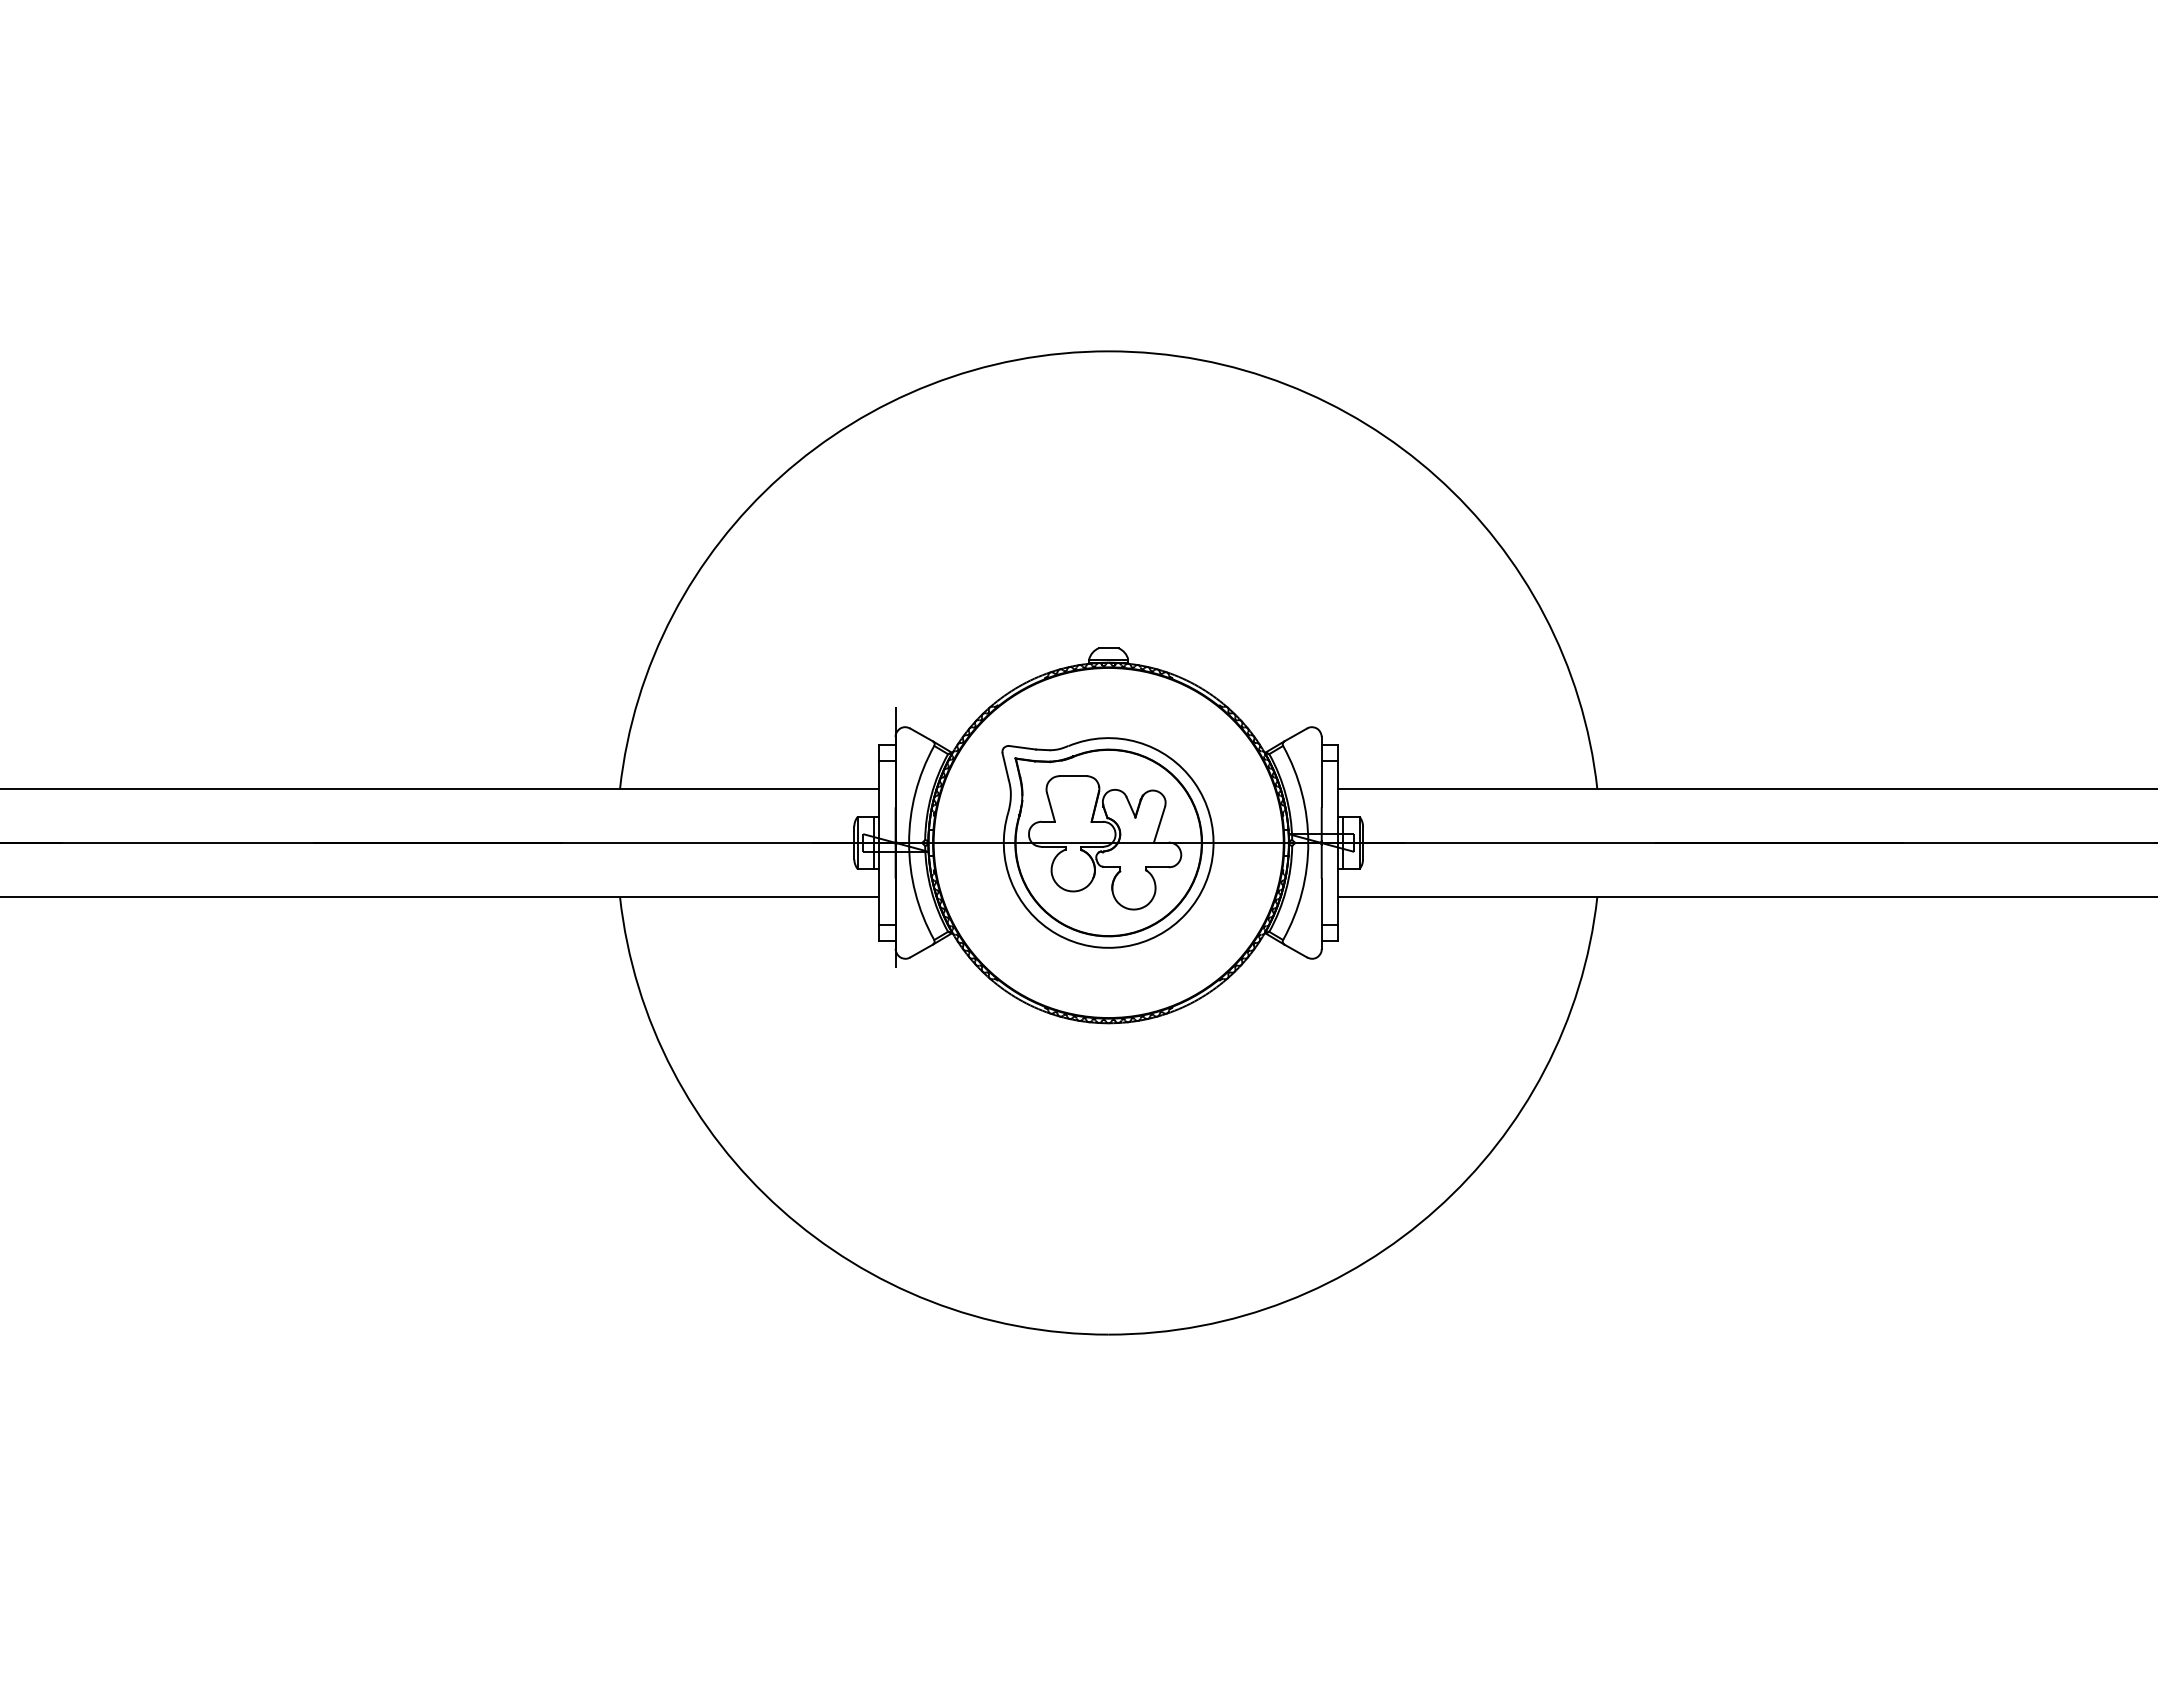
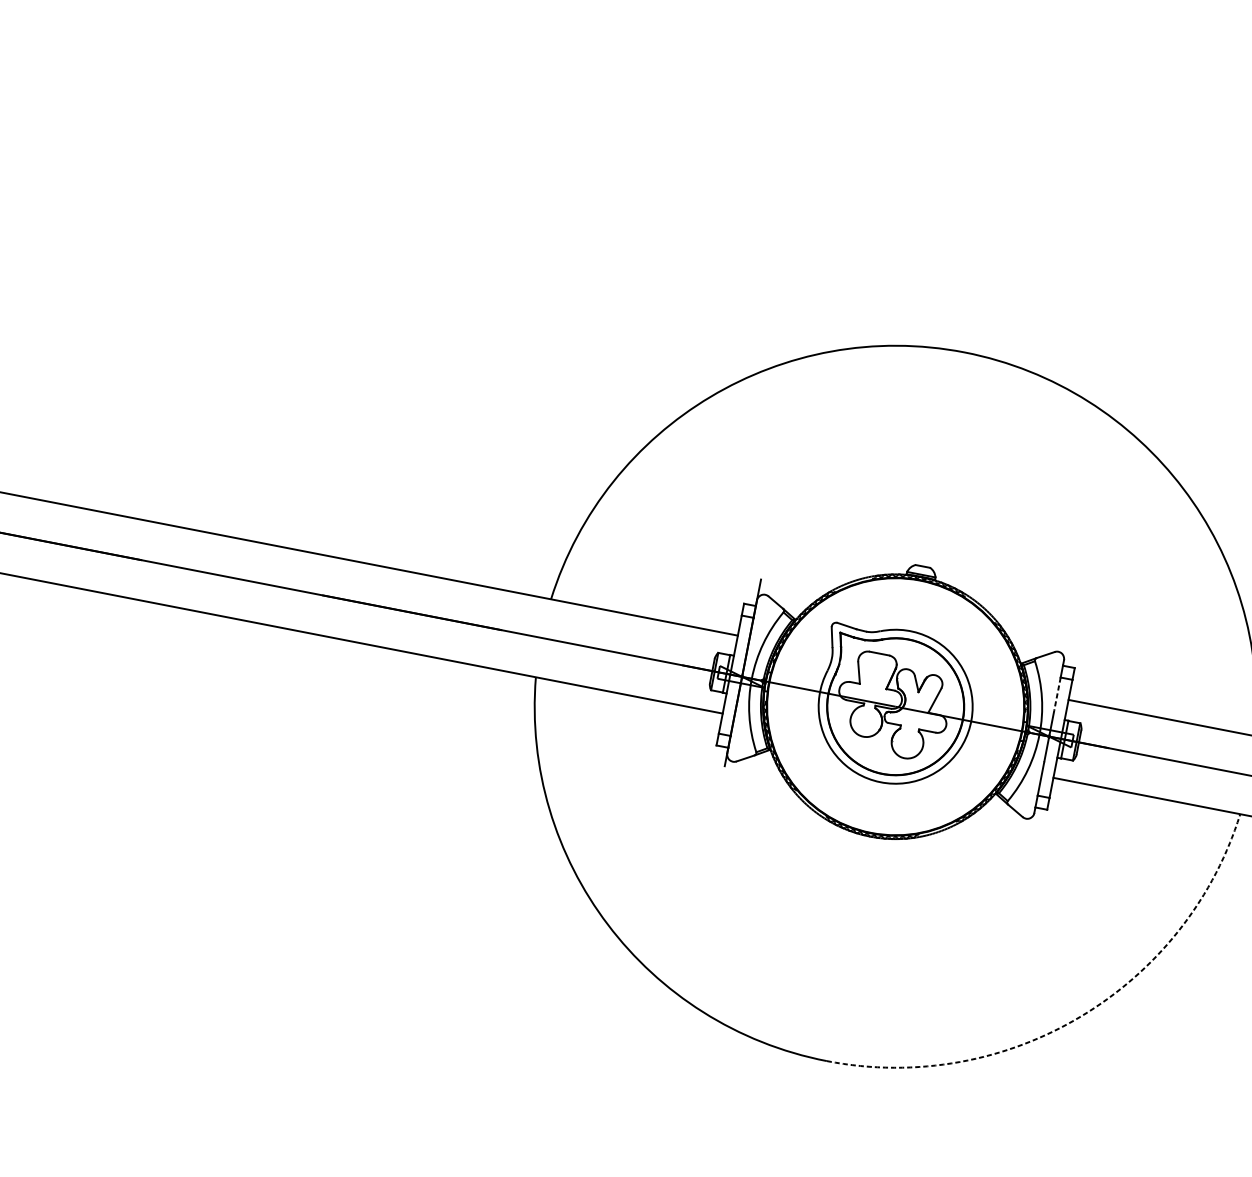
line: (1321, 784) -> (1057, 694), solid -> dashed
arc: (1436, 1209) -> (1080, 1016), solid -> dashed

